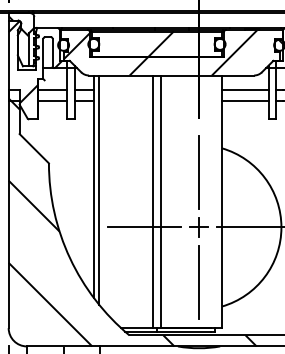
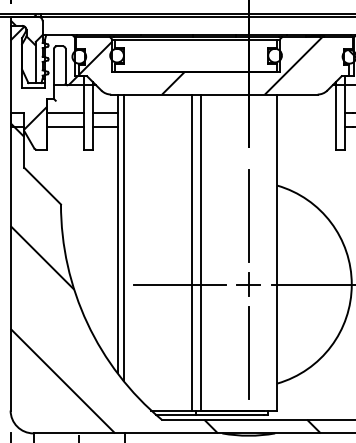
hatch: (161, 44) -> (201, 55), removed
line: (245, 89) -> (306, 112), removed
line: (245, 101) -> (306, 126), removed

